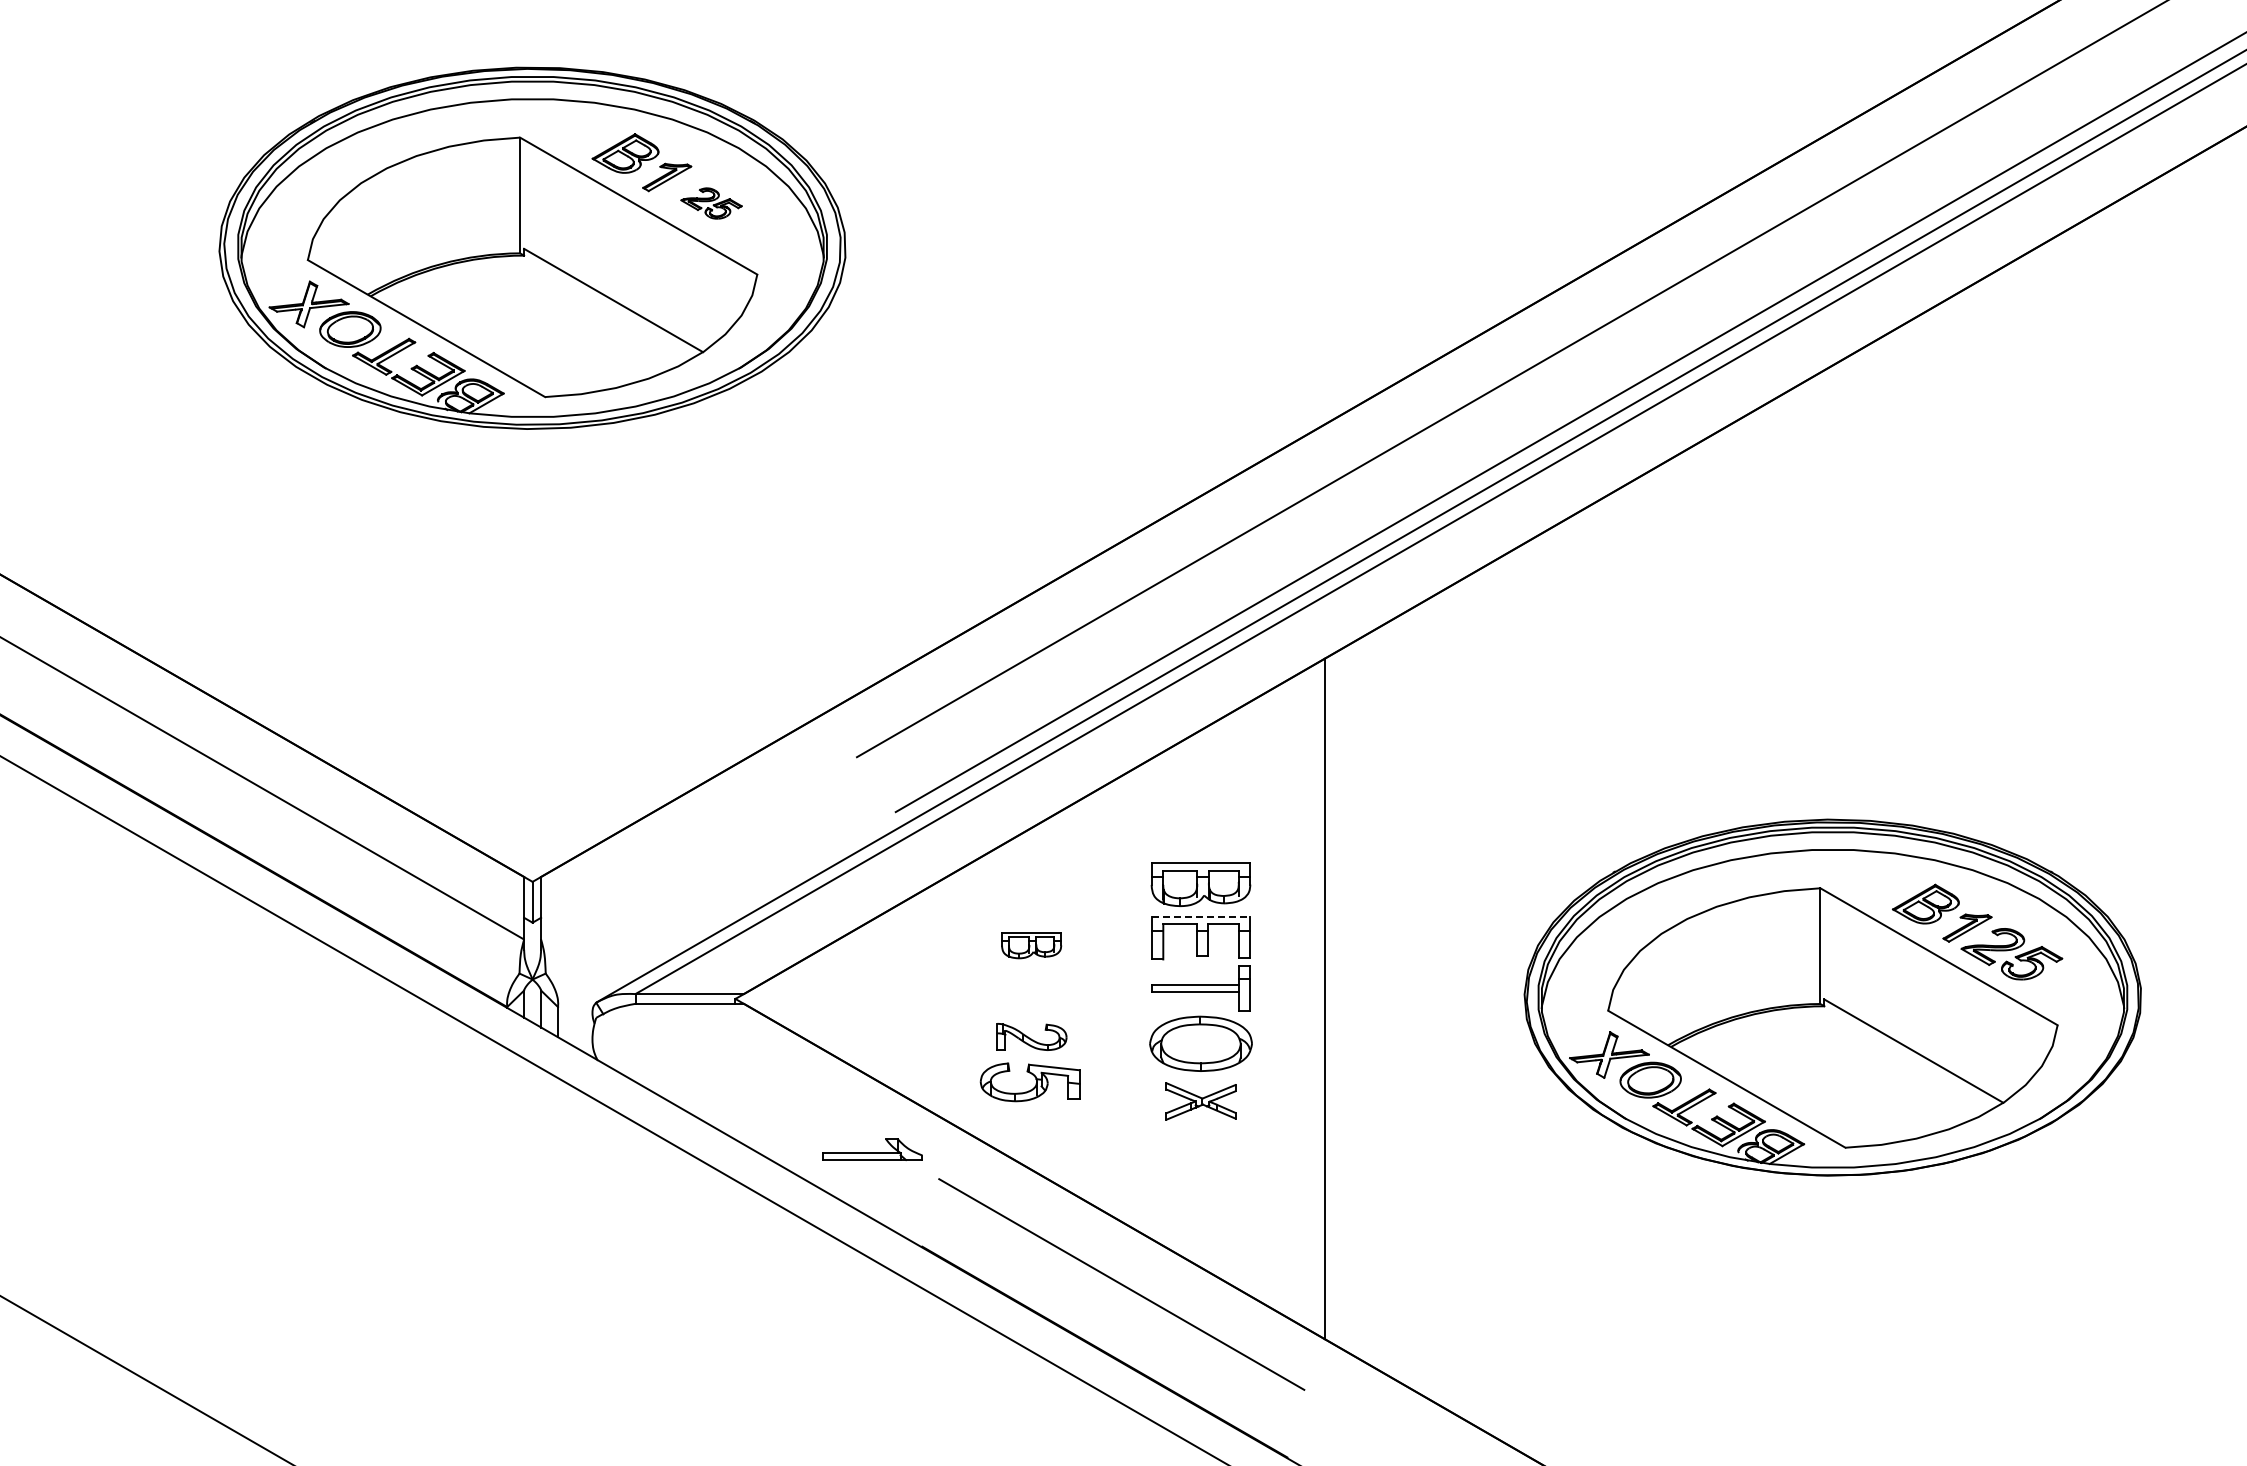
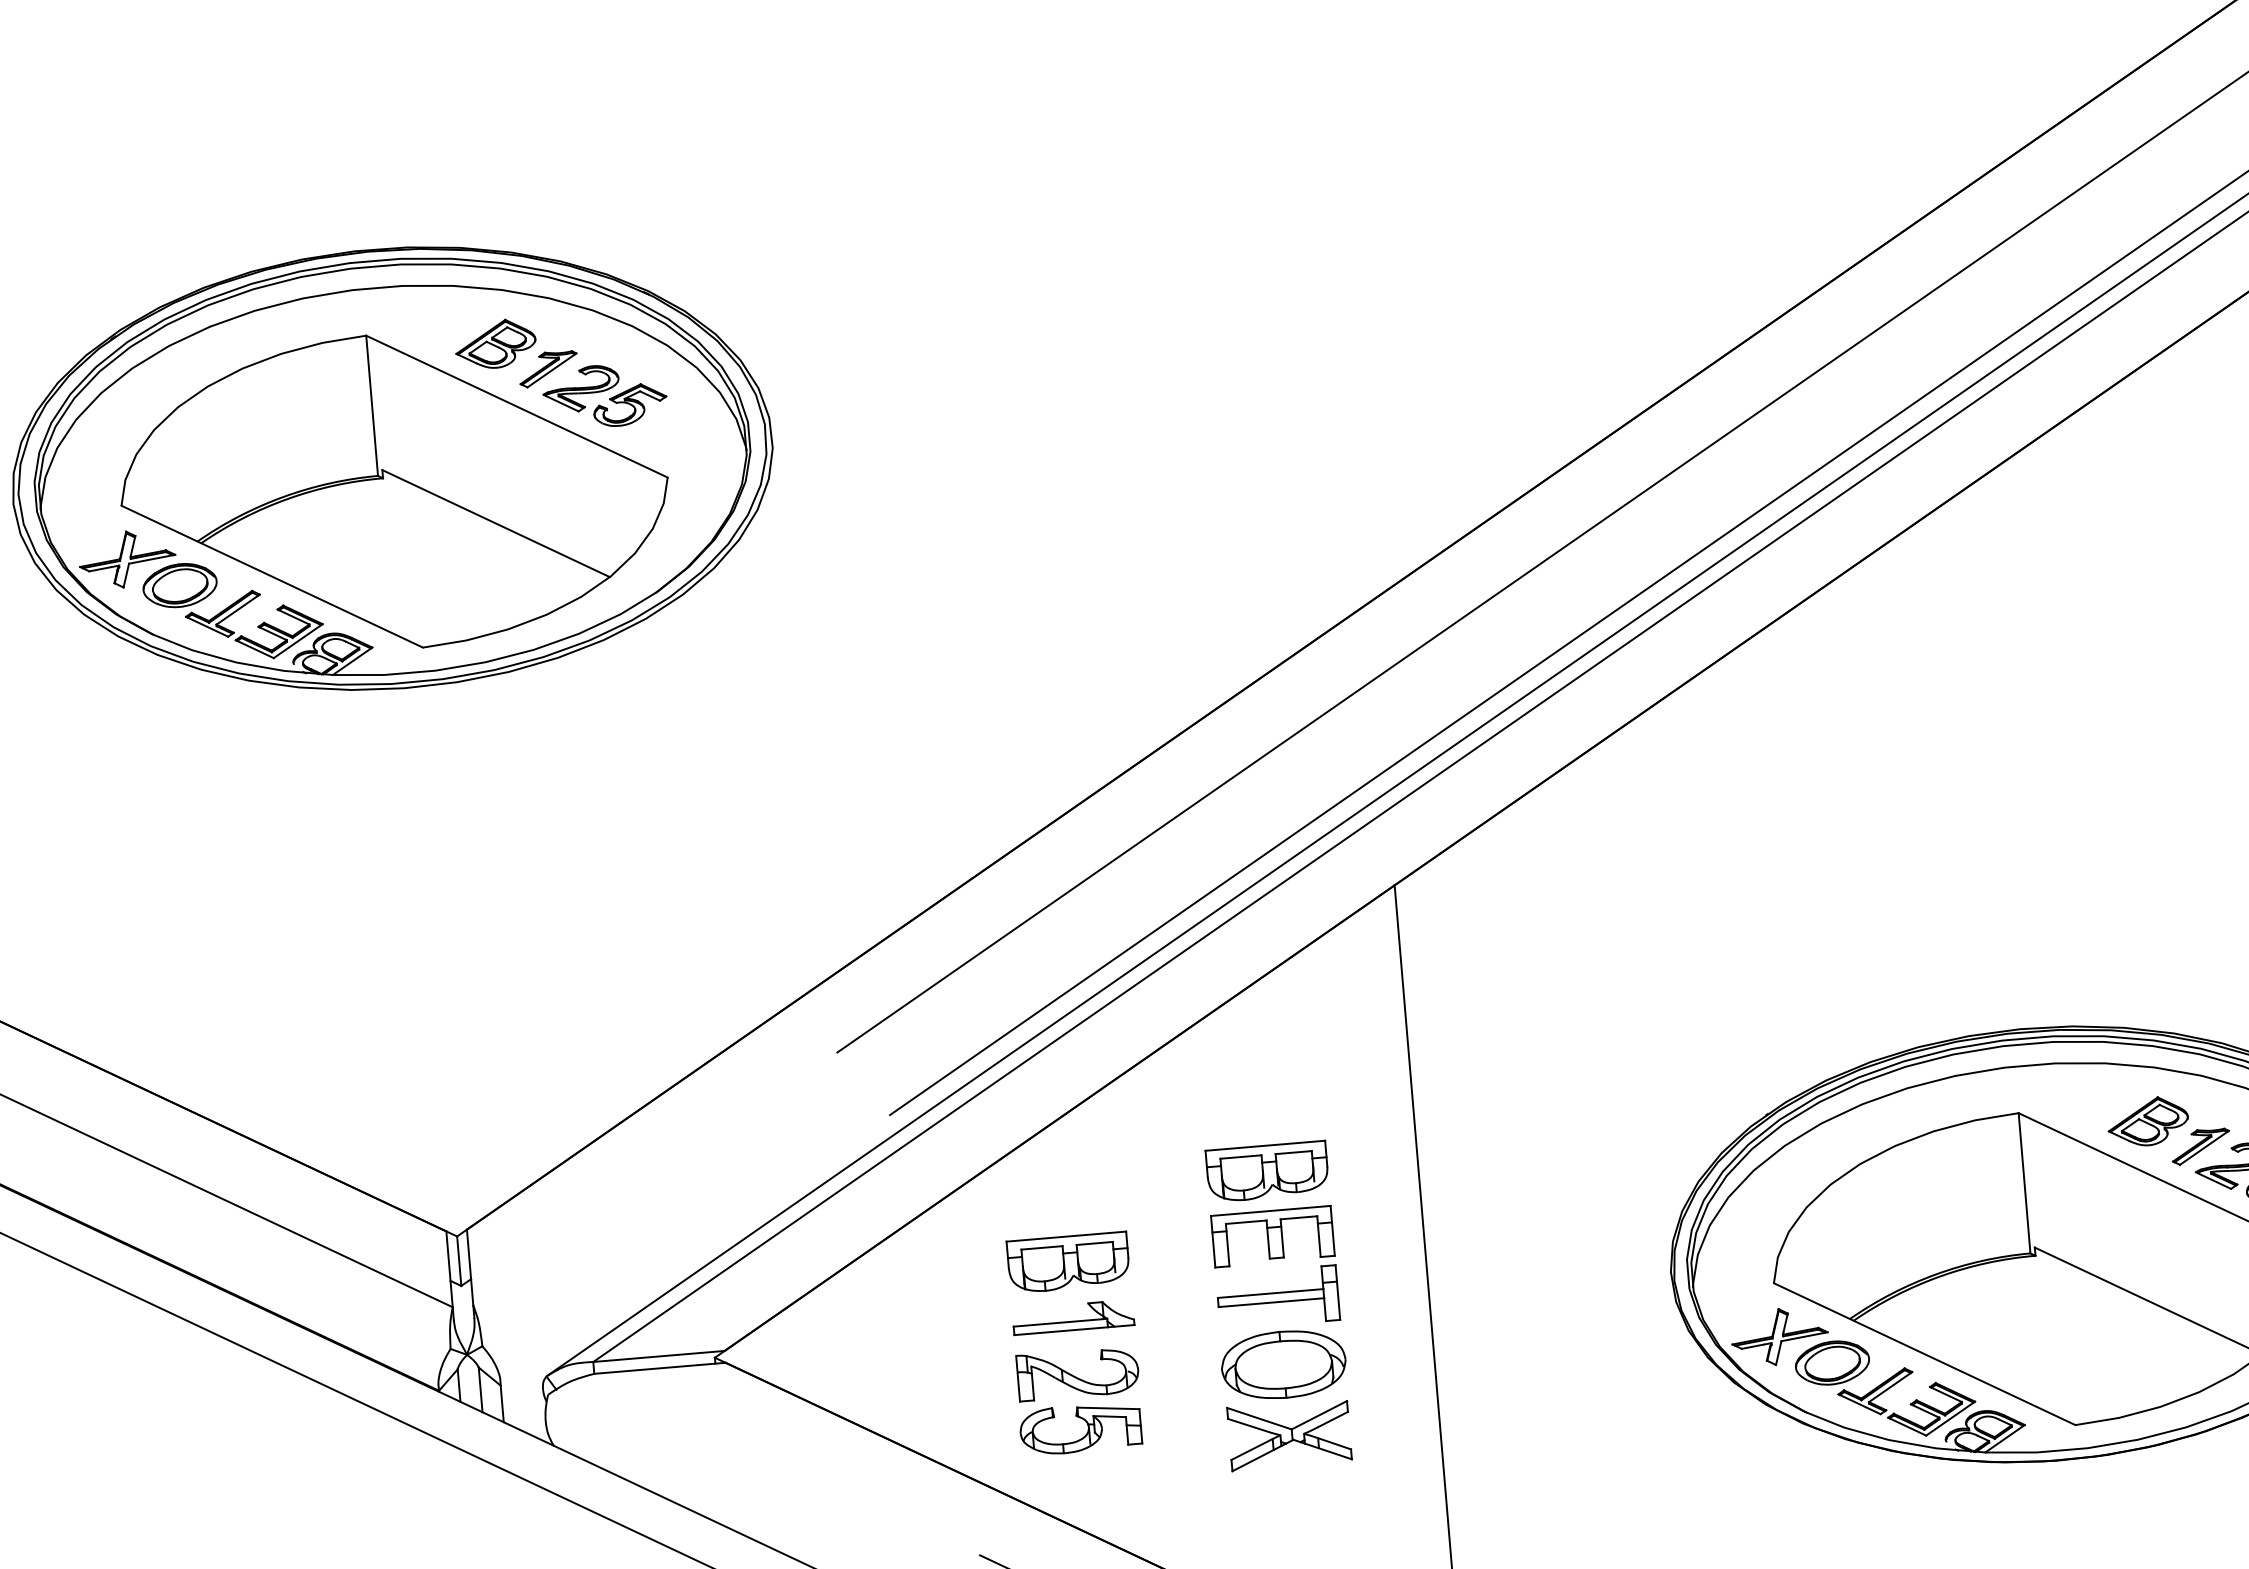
part: (711, 203) -> (604, 396), size x1.67
line: (1201, 916) -> (1271, 1210), dashed -> solid
part: (1031, 945) -> (1068, 1262), size x1.67
part: (1031, 1036) -> (1077, 1373), size x1.43
part: (1200, 1101) -> (1288, 1434), size x1.43
part: (872, 1149) -> (1072, 1317), moved

